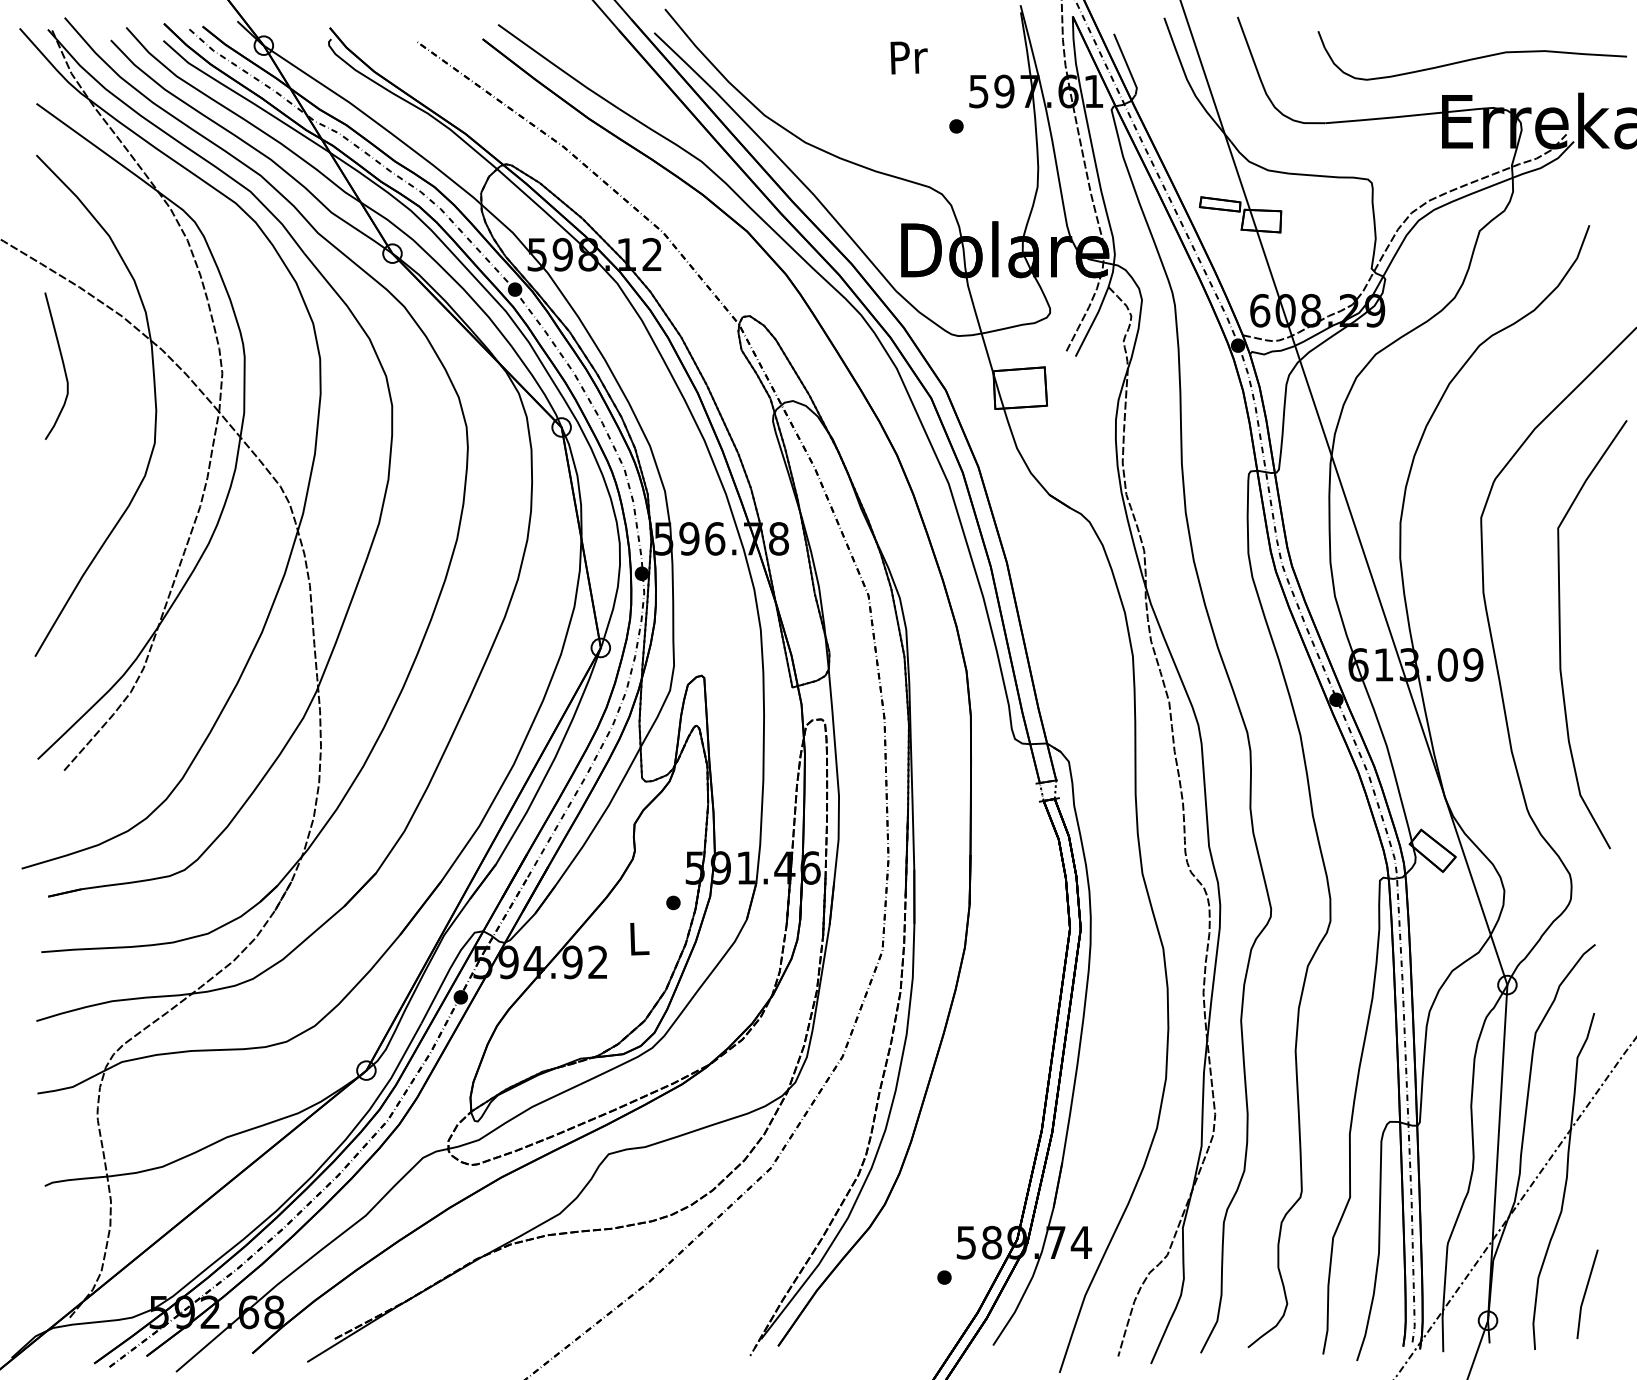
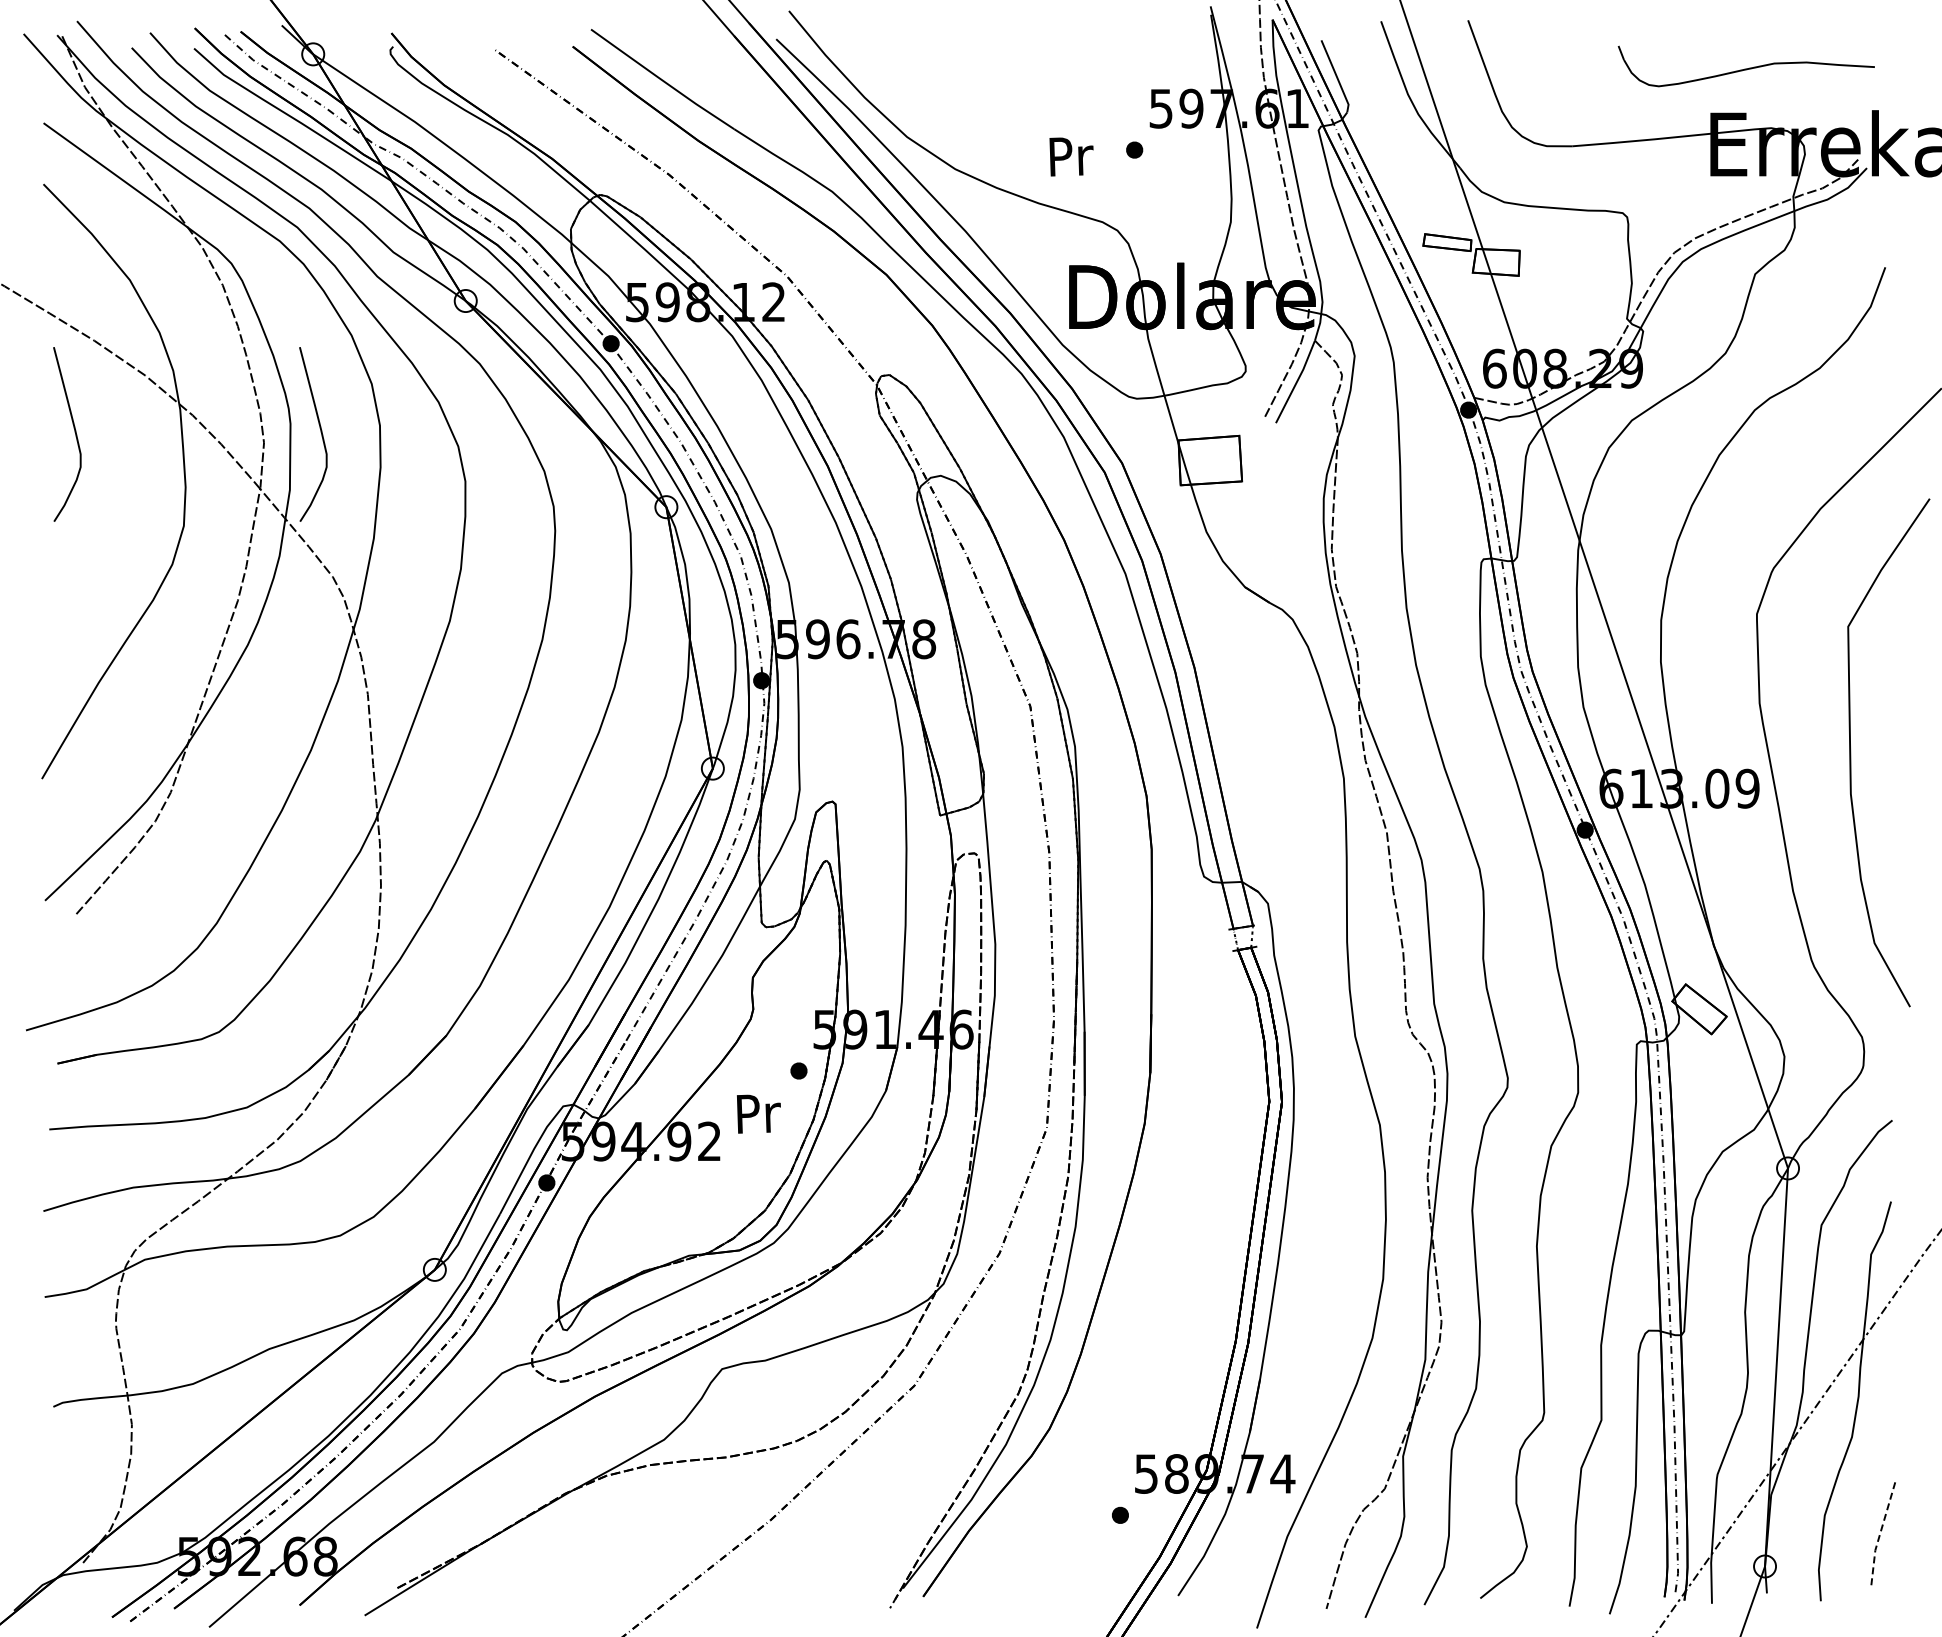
part: (1472, 55) -> (1746, 66), size x0.7
text: (909, 57) -> (1071, 156), moved
curve: (269, 364) -> (320, 432), added
text: (639, 938) -> (758, 1113), L -> Pr
line: (1584, 1294) -> (1879, 1535), solid -> dashed

